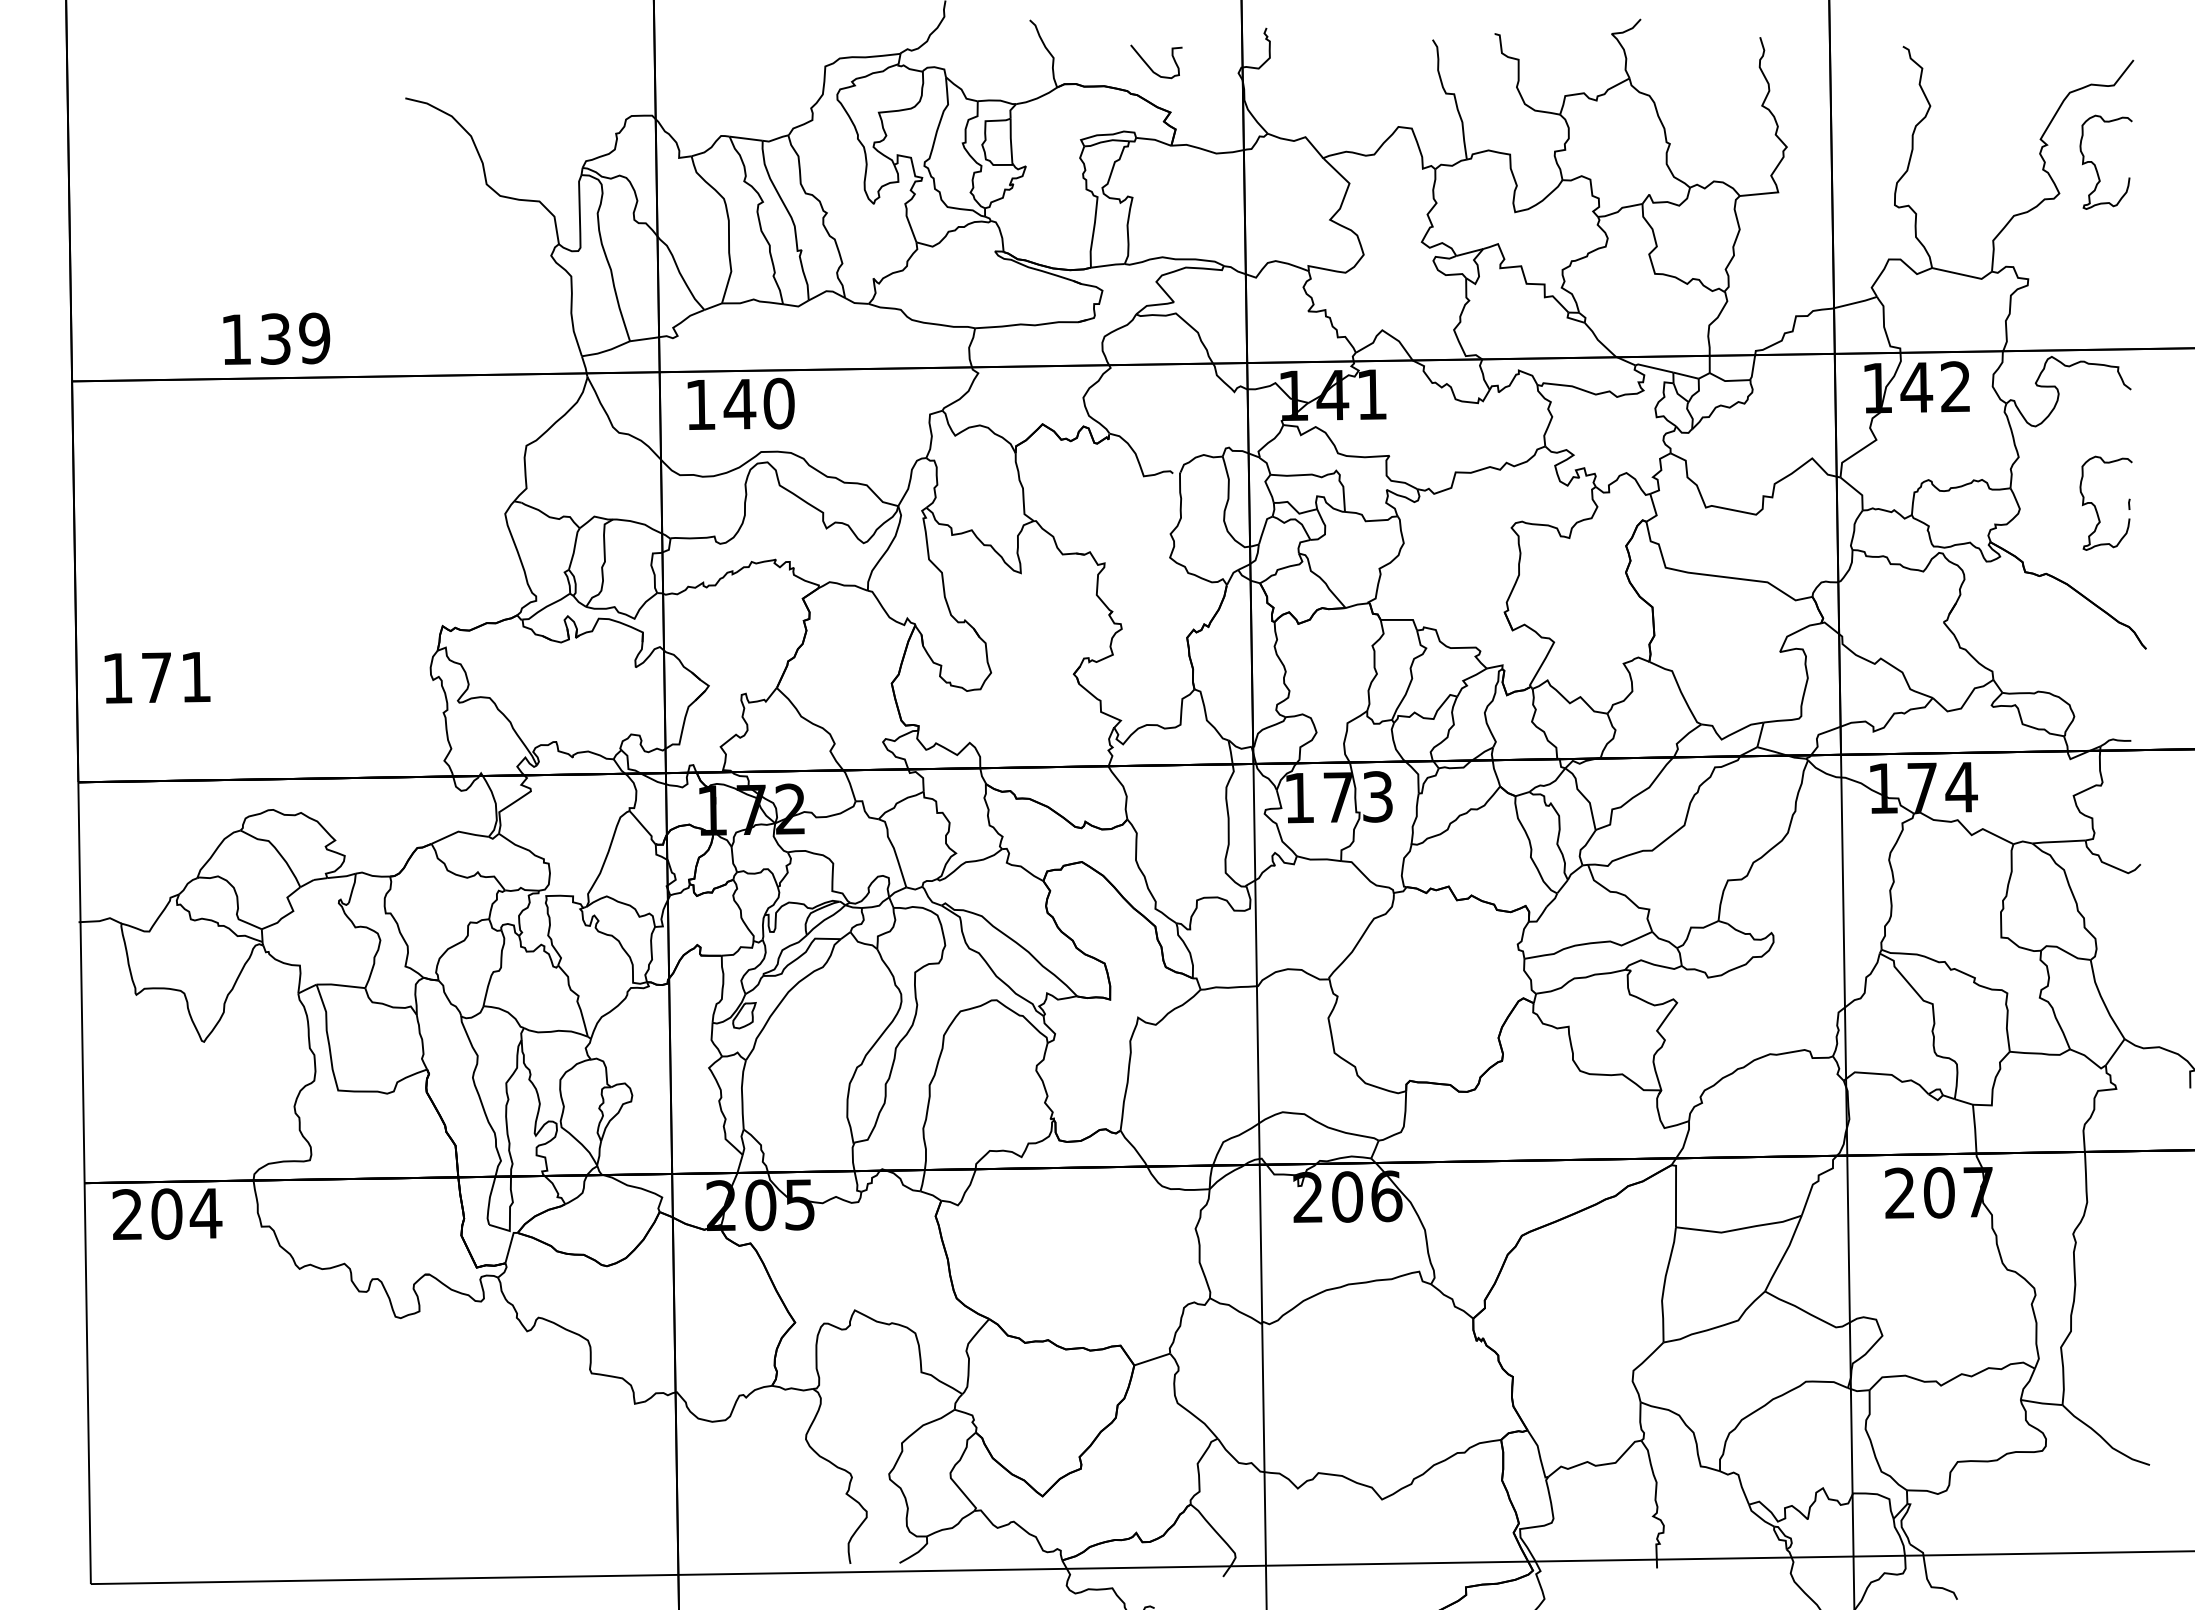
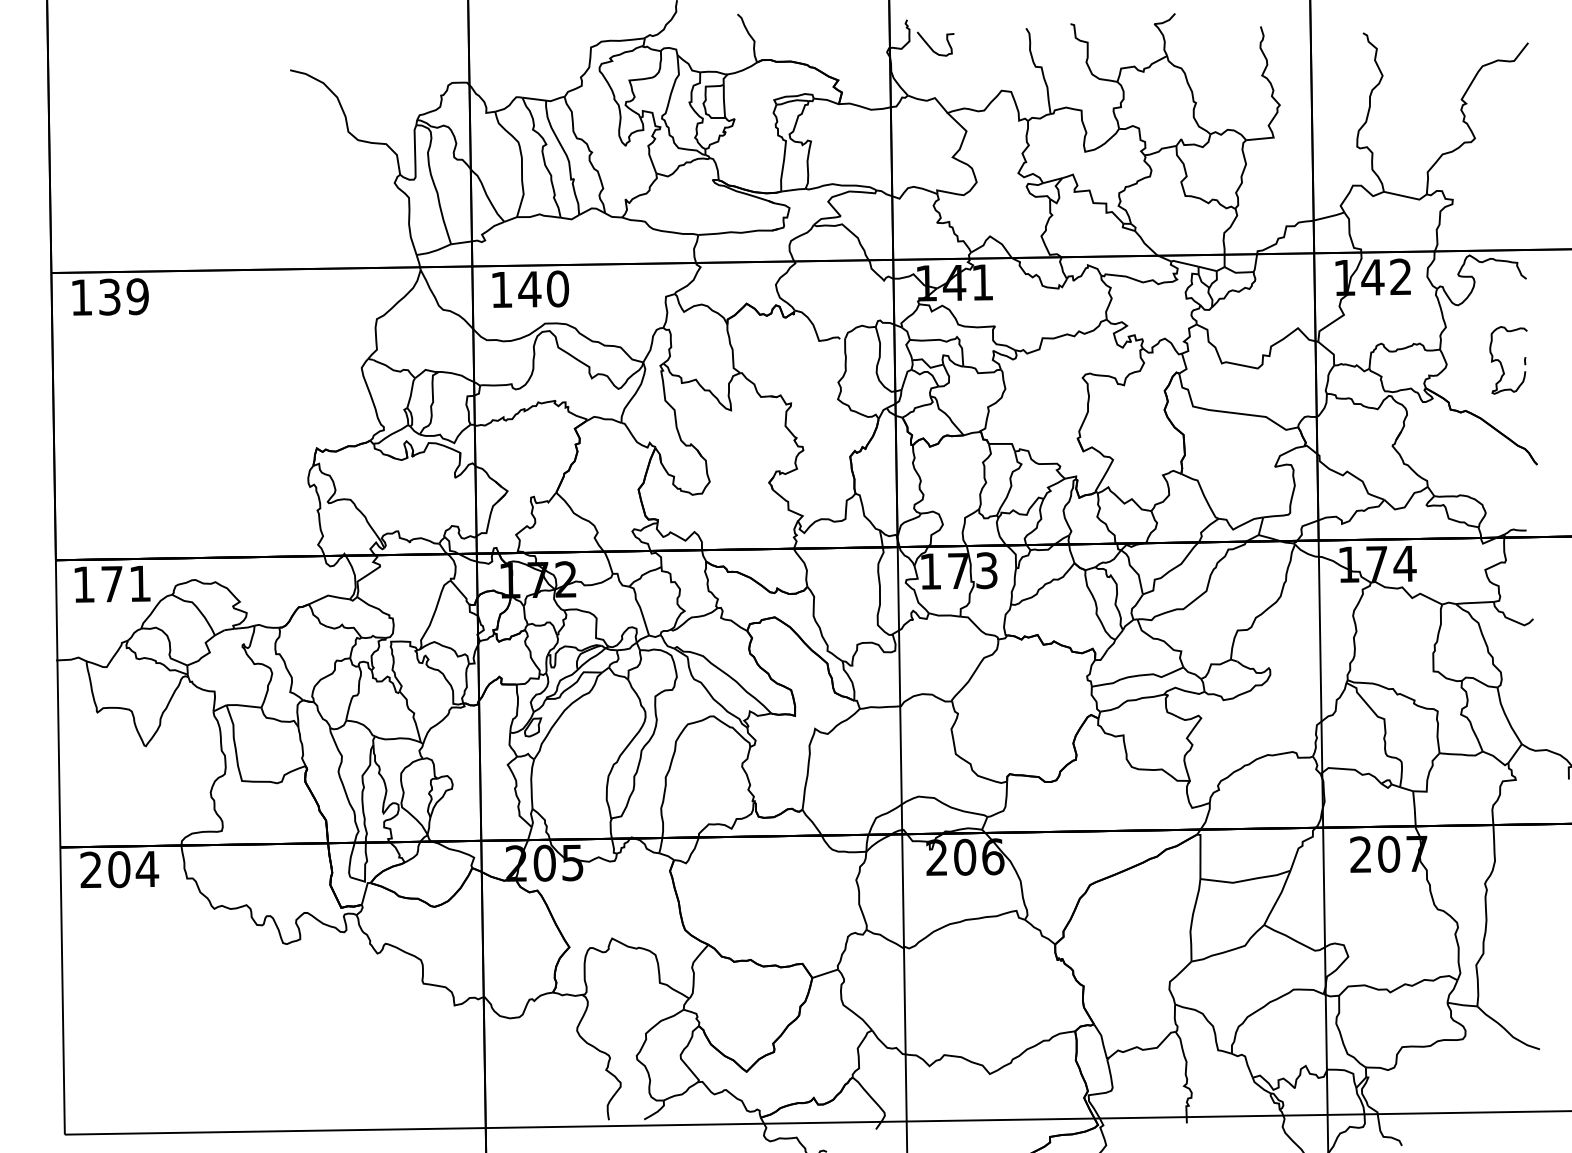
curve: (1149, 65) -> (930, 46), moved
curve: (2096, 166) -> (1501, 119), removed
text: (276, 338) -> (110, 296), moved
text: (157, 677) -> (112, 584), moved

